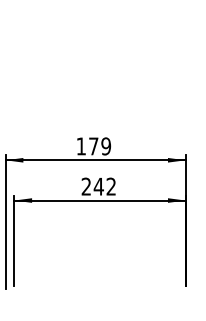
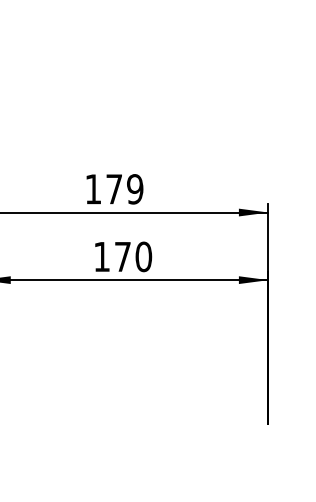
text: (98, 186) -> (122, 256), 242 -> 170

